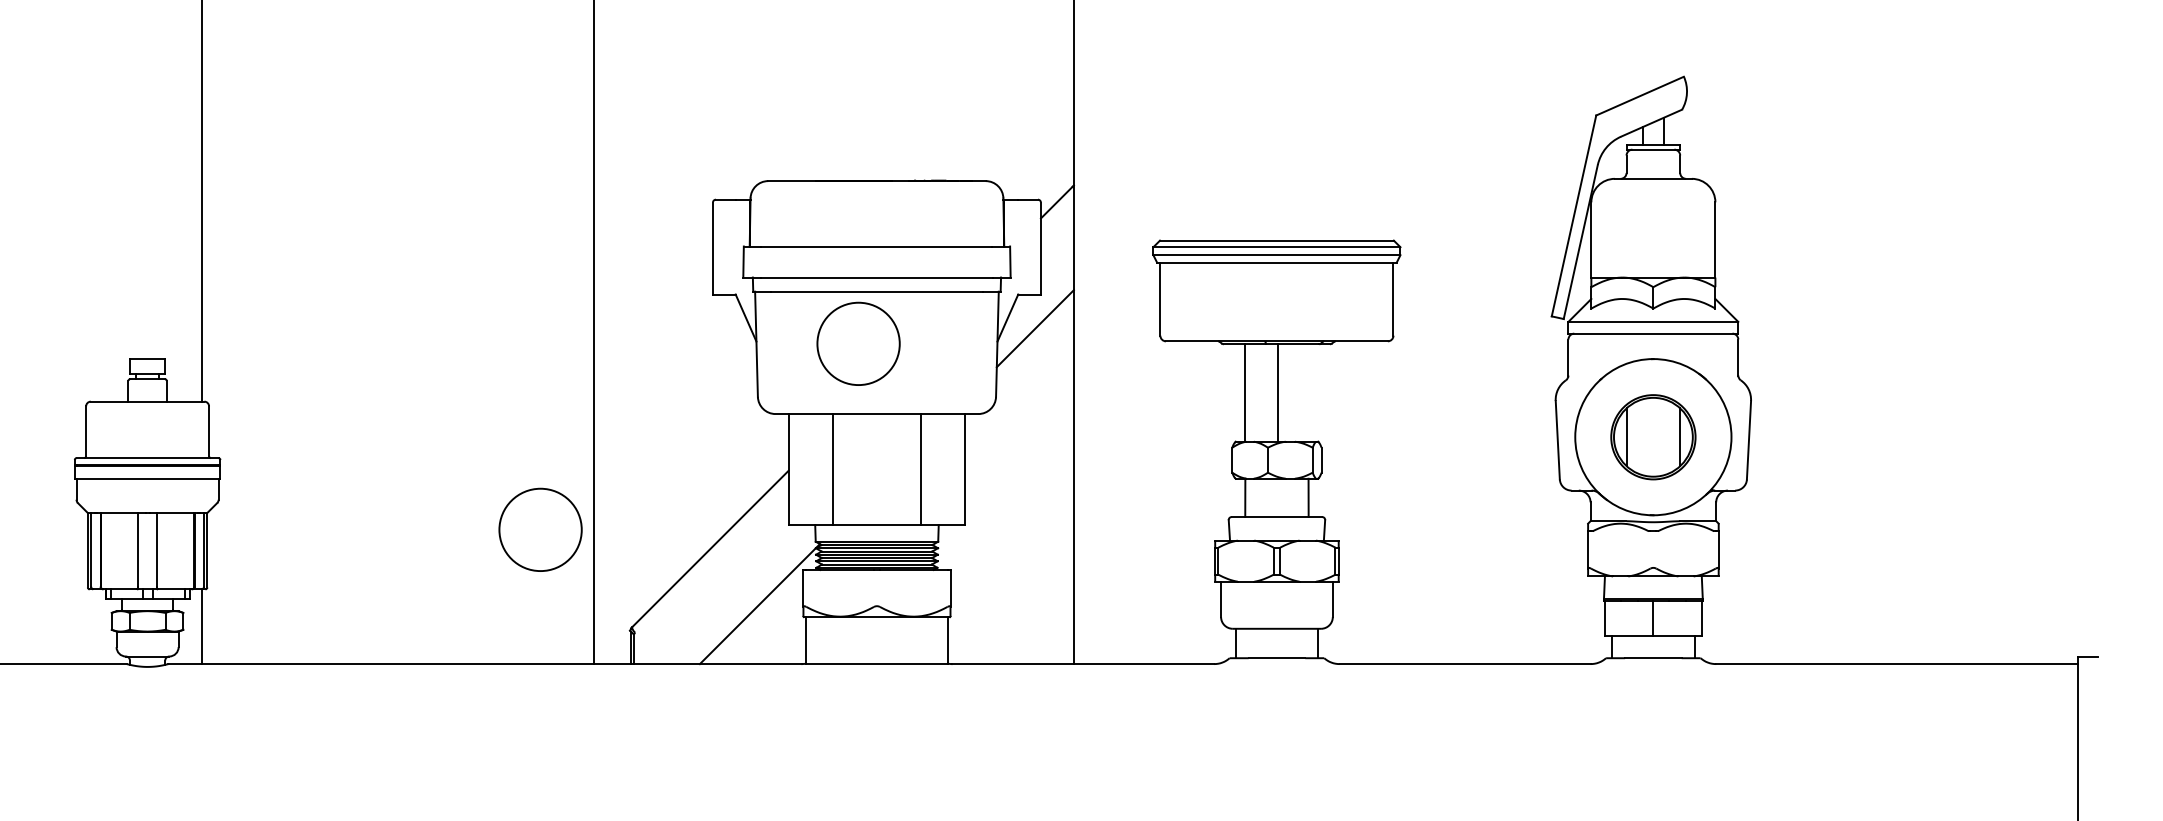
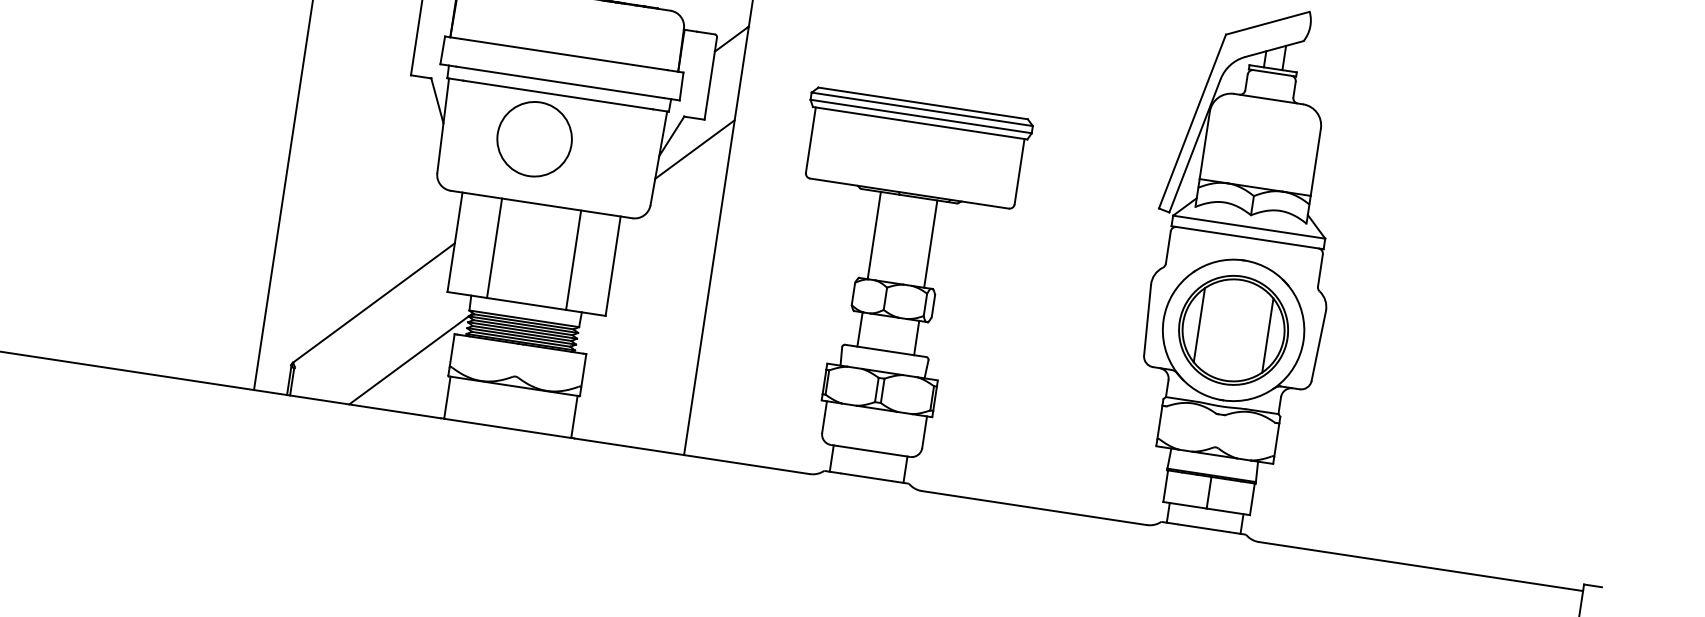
line: (1278, 392) -> (930, 243), moved
part: (1653, 437) -> (1233, 330), size x1.43
circle: (540, 529) -> (224, 262), removed

